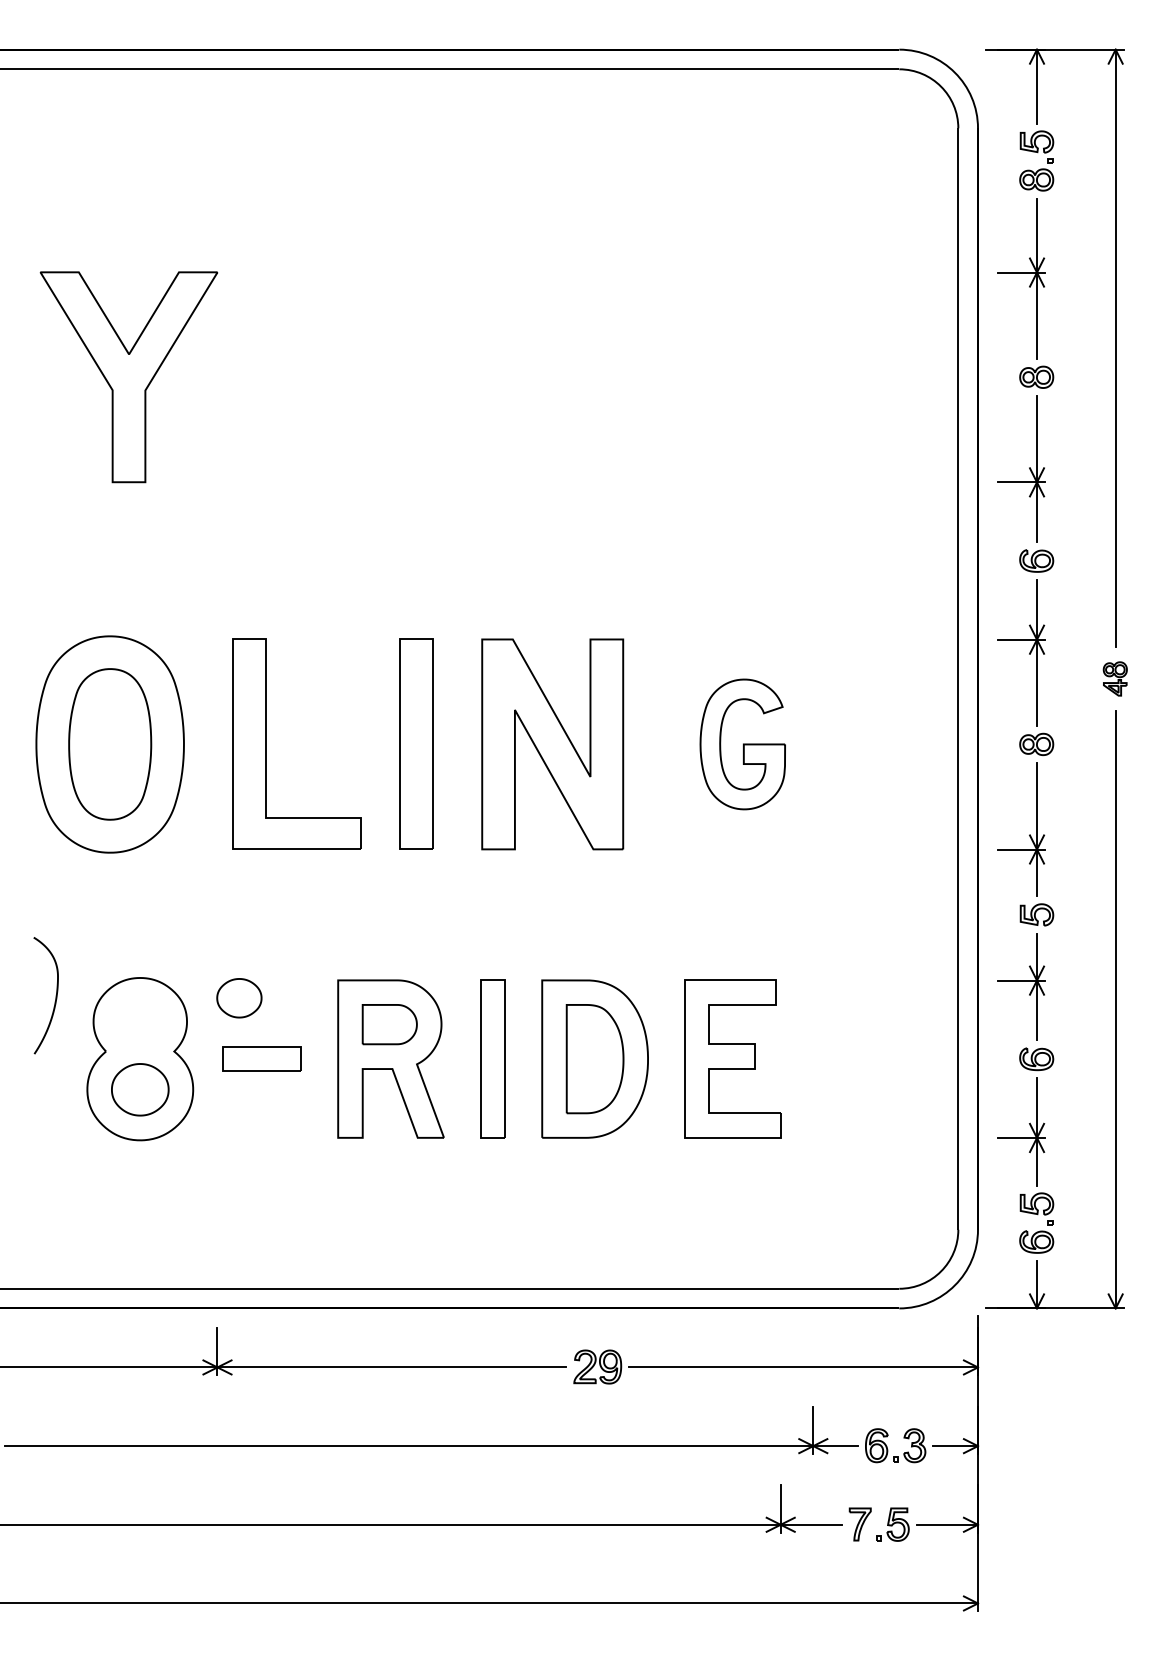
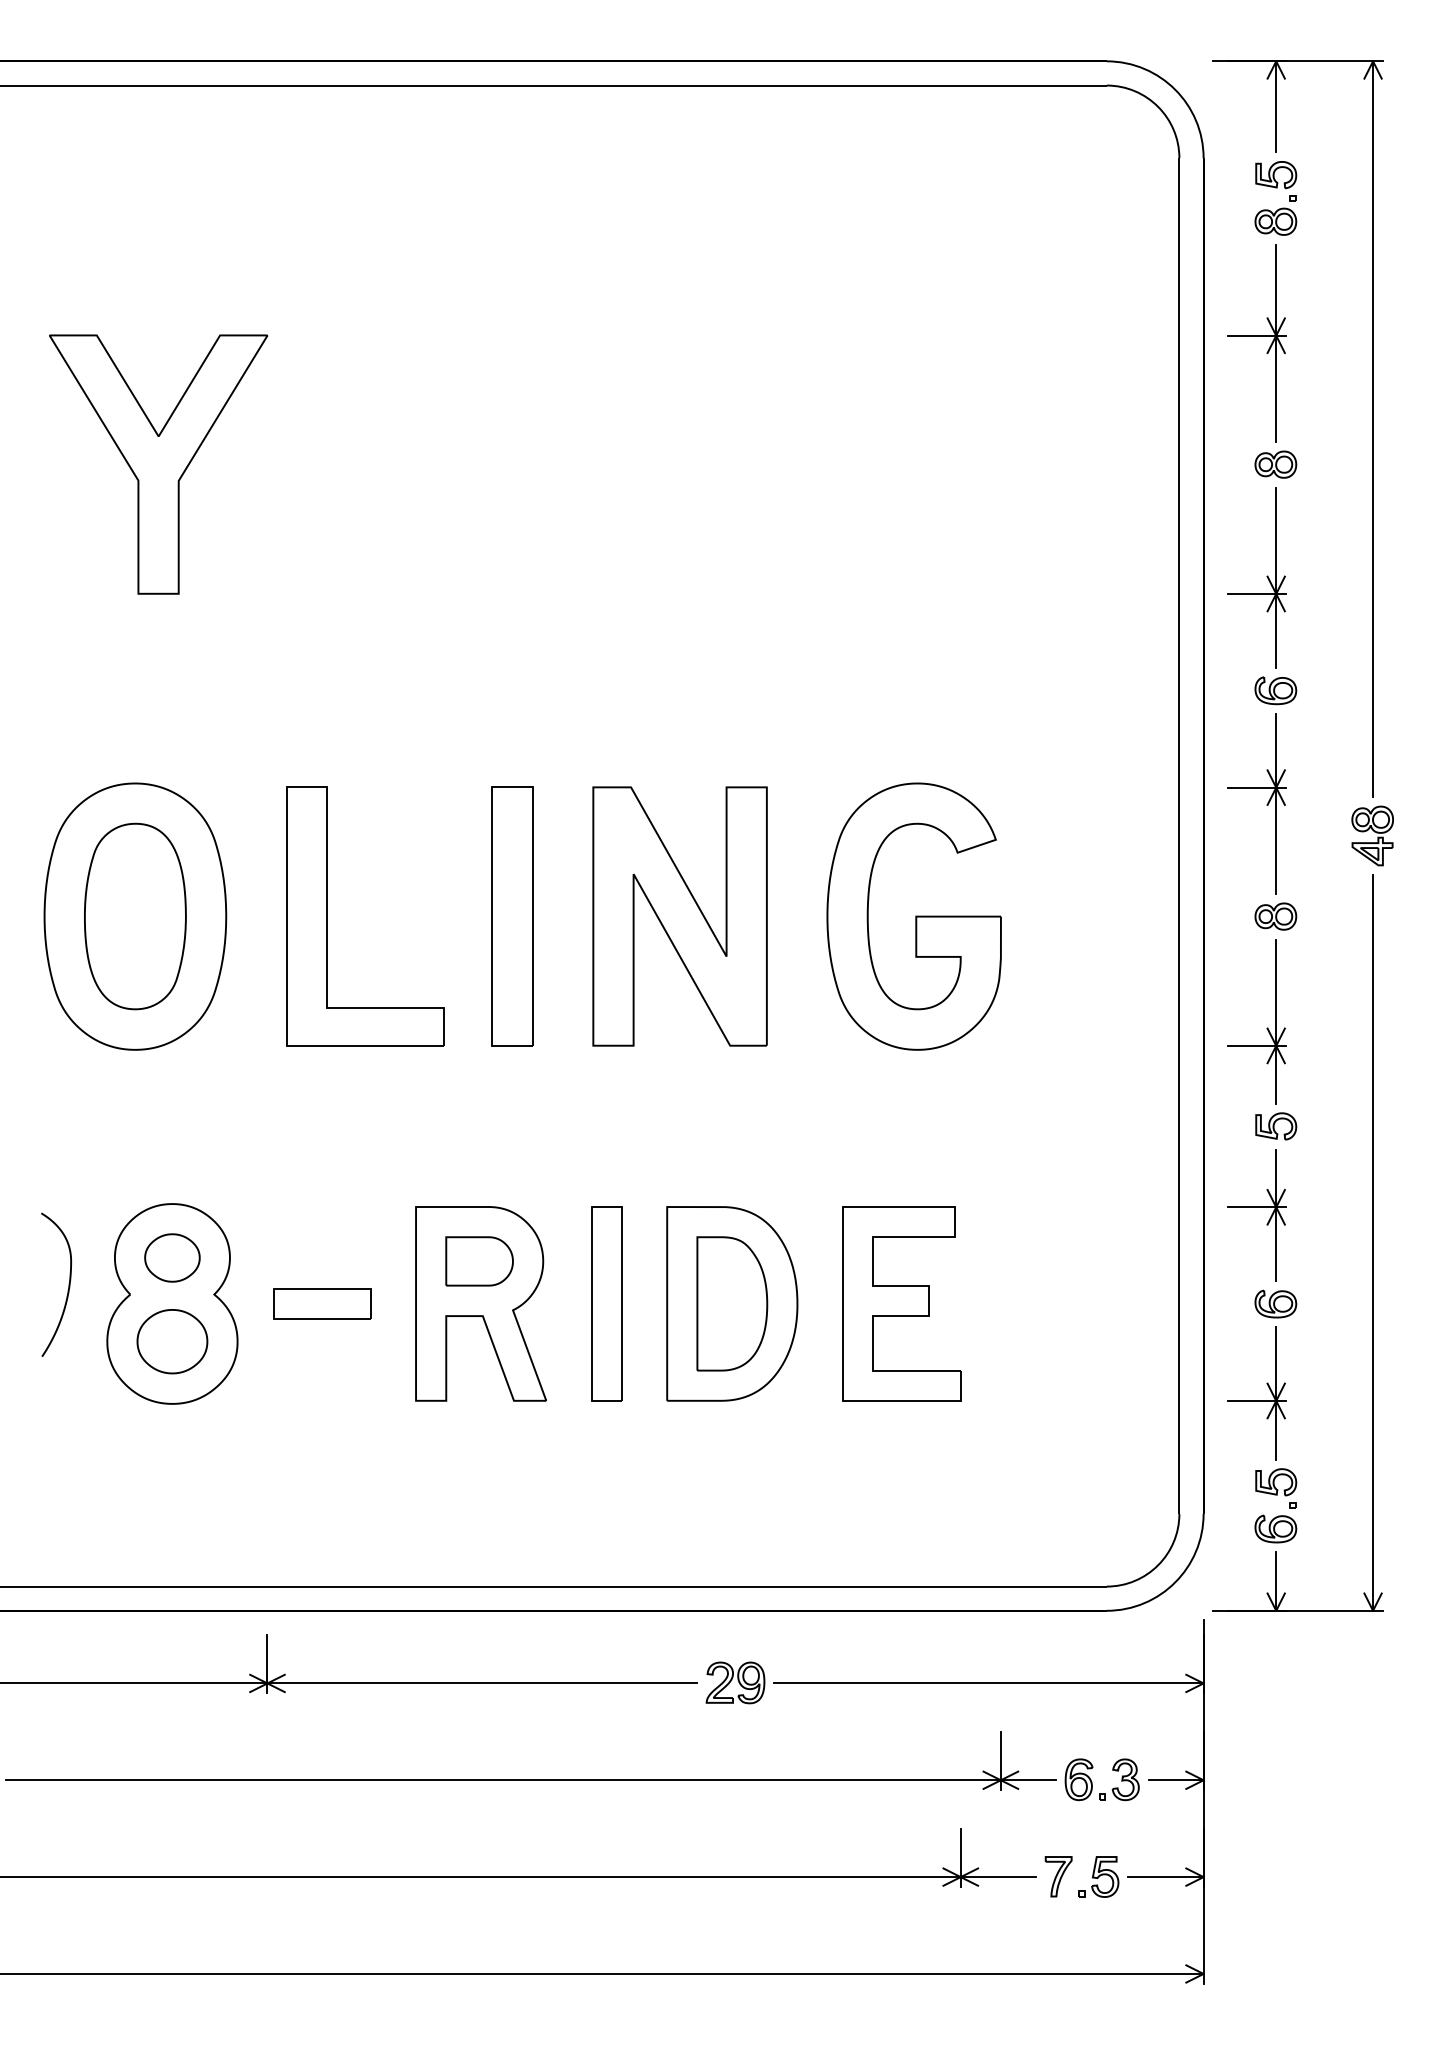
part: (1115, 678) -> (1372, 835), size x1.43
part: (742, 744) -> (913, 916), size x1.67
curve: (55, 995) -> (68, 1284), moved
part: (239, 997) -> (172, 1257), moved

